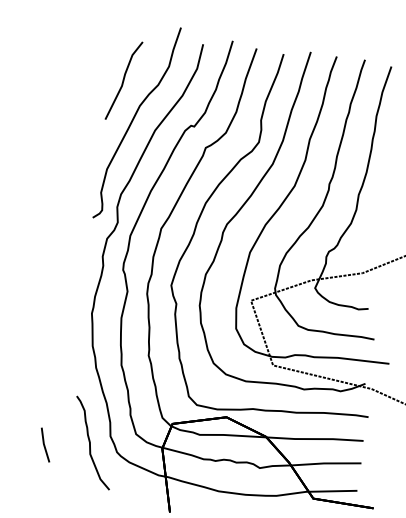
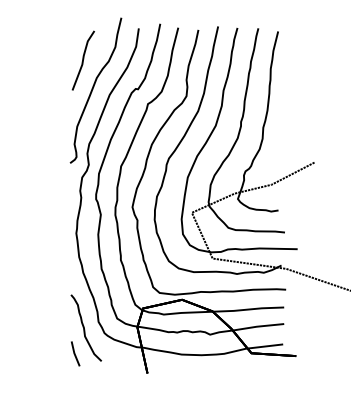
line: (45, 444) -> (75, 353), moved

